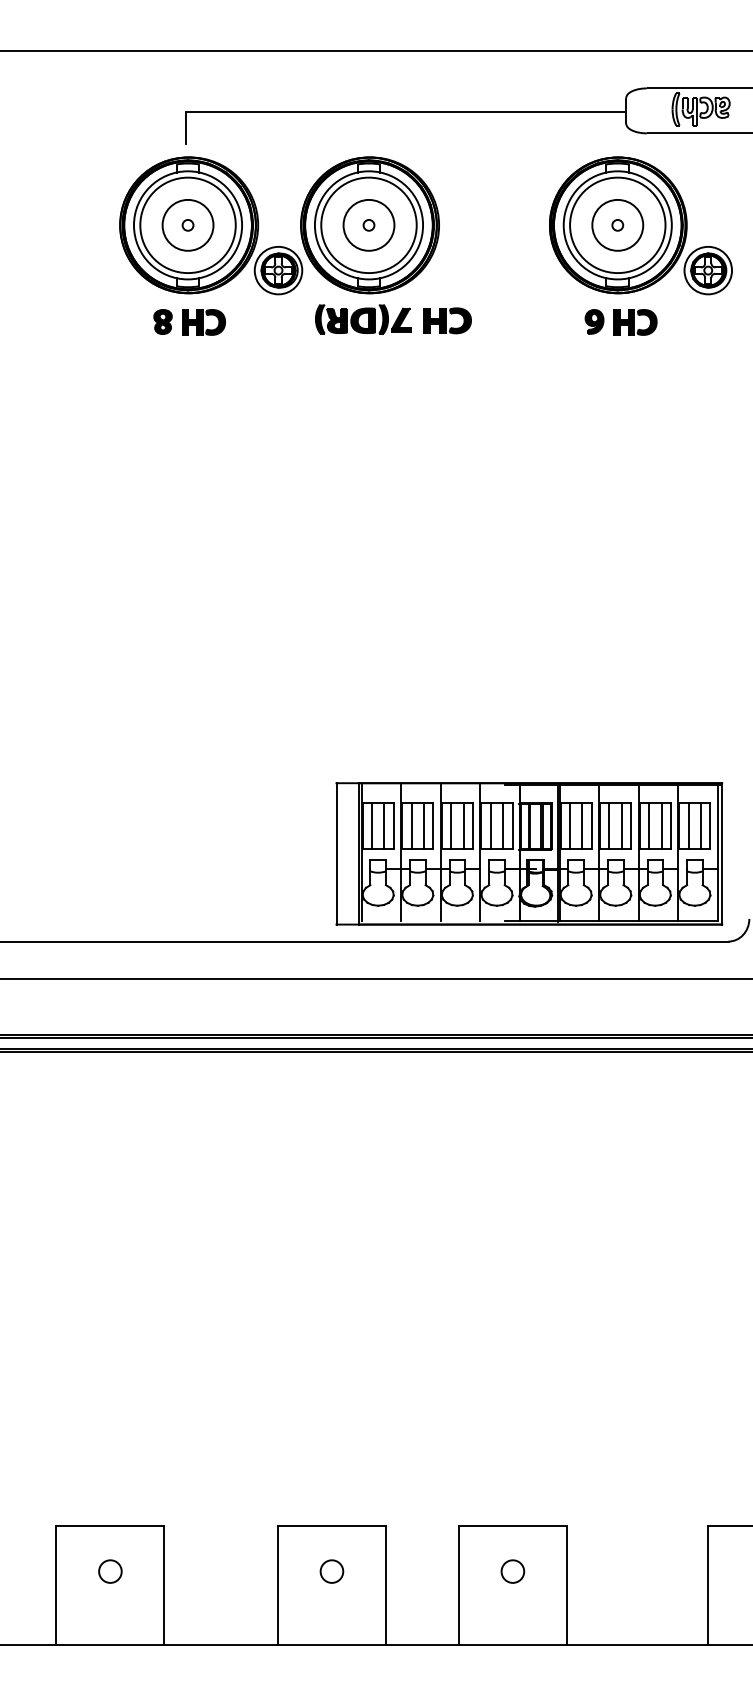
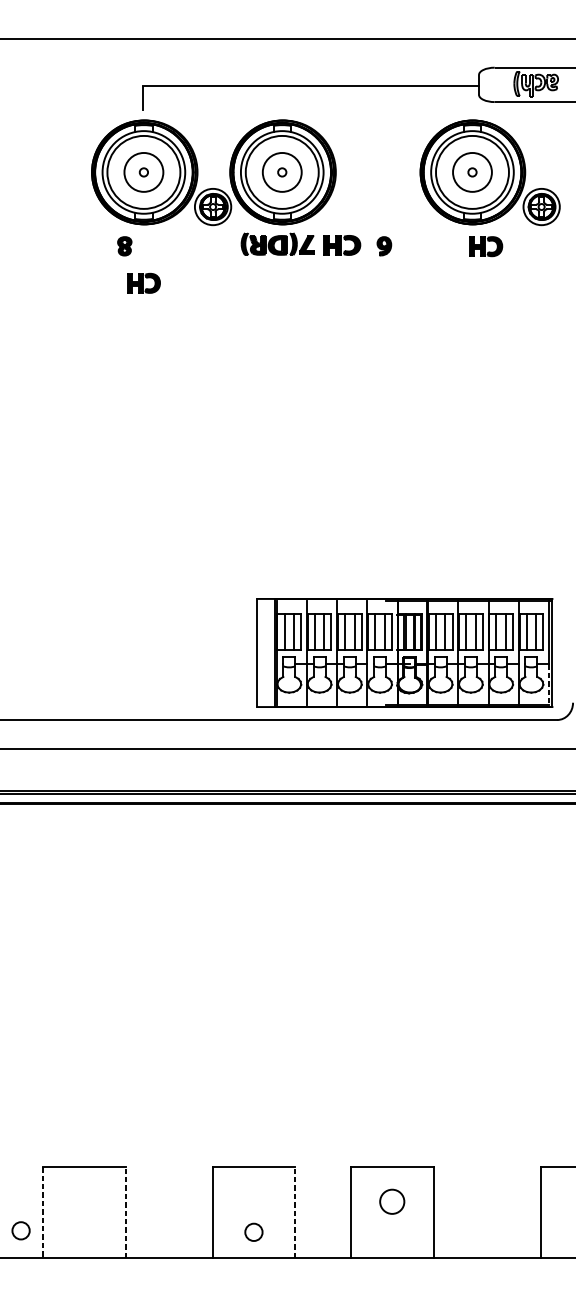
part: (594, 321) -> (384, 245), moved
part: (203, 322) -> (143, 283), moved
line: (717, 895) -> (548, 684), solid -> dashed
circle: (110, 1571) -> (21, 1230), moved
circle: (331, 1571) -> (253, 1232), moved
circle: (512, 1571) -> (391, 1201), size x1.4
line: (164, 1585) -> (125, 1212), solid -> dashed
line: (386, 1585) -> (295, 1212), solid -> dashed
line: (56, 1586) -> (43, 1213), solid -> dashed

